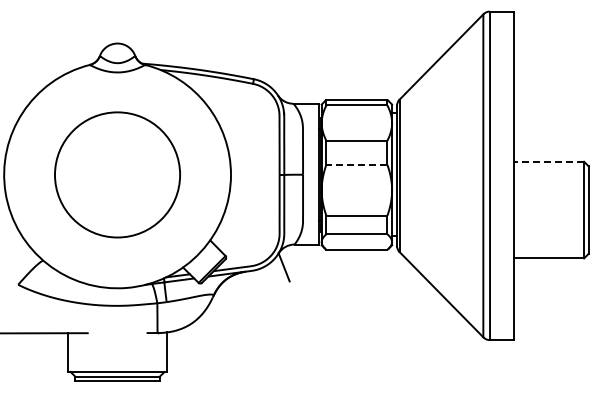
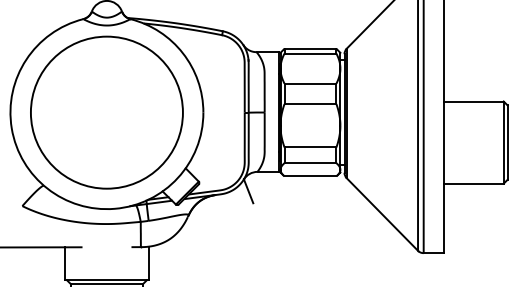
line: (549, 161) -> (474, 101), dashed -> solid
line: (356, 164) -> (310, 103), dashed -> solid
circle: (117, 174) -> (106, 112), size x1.43

